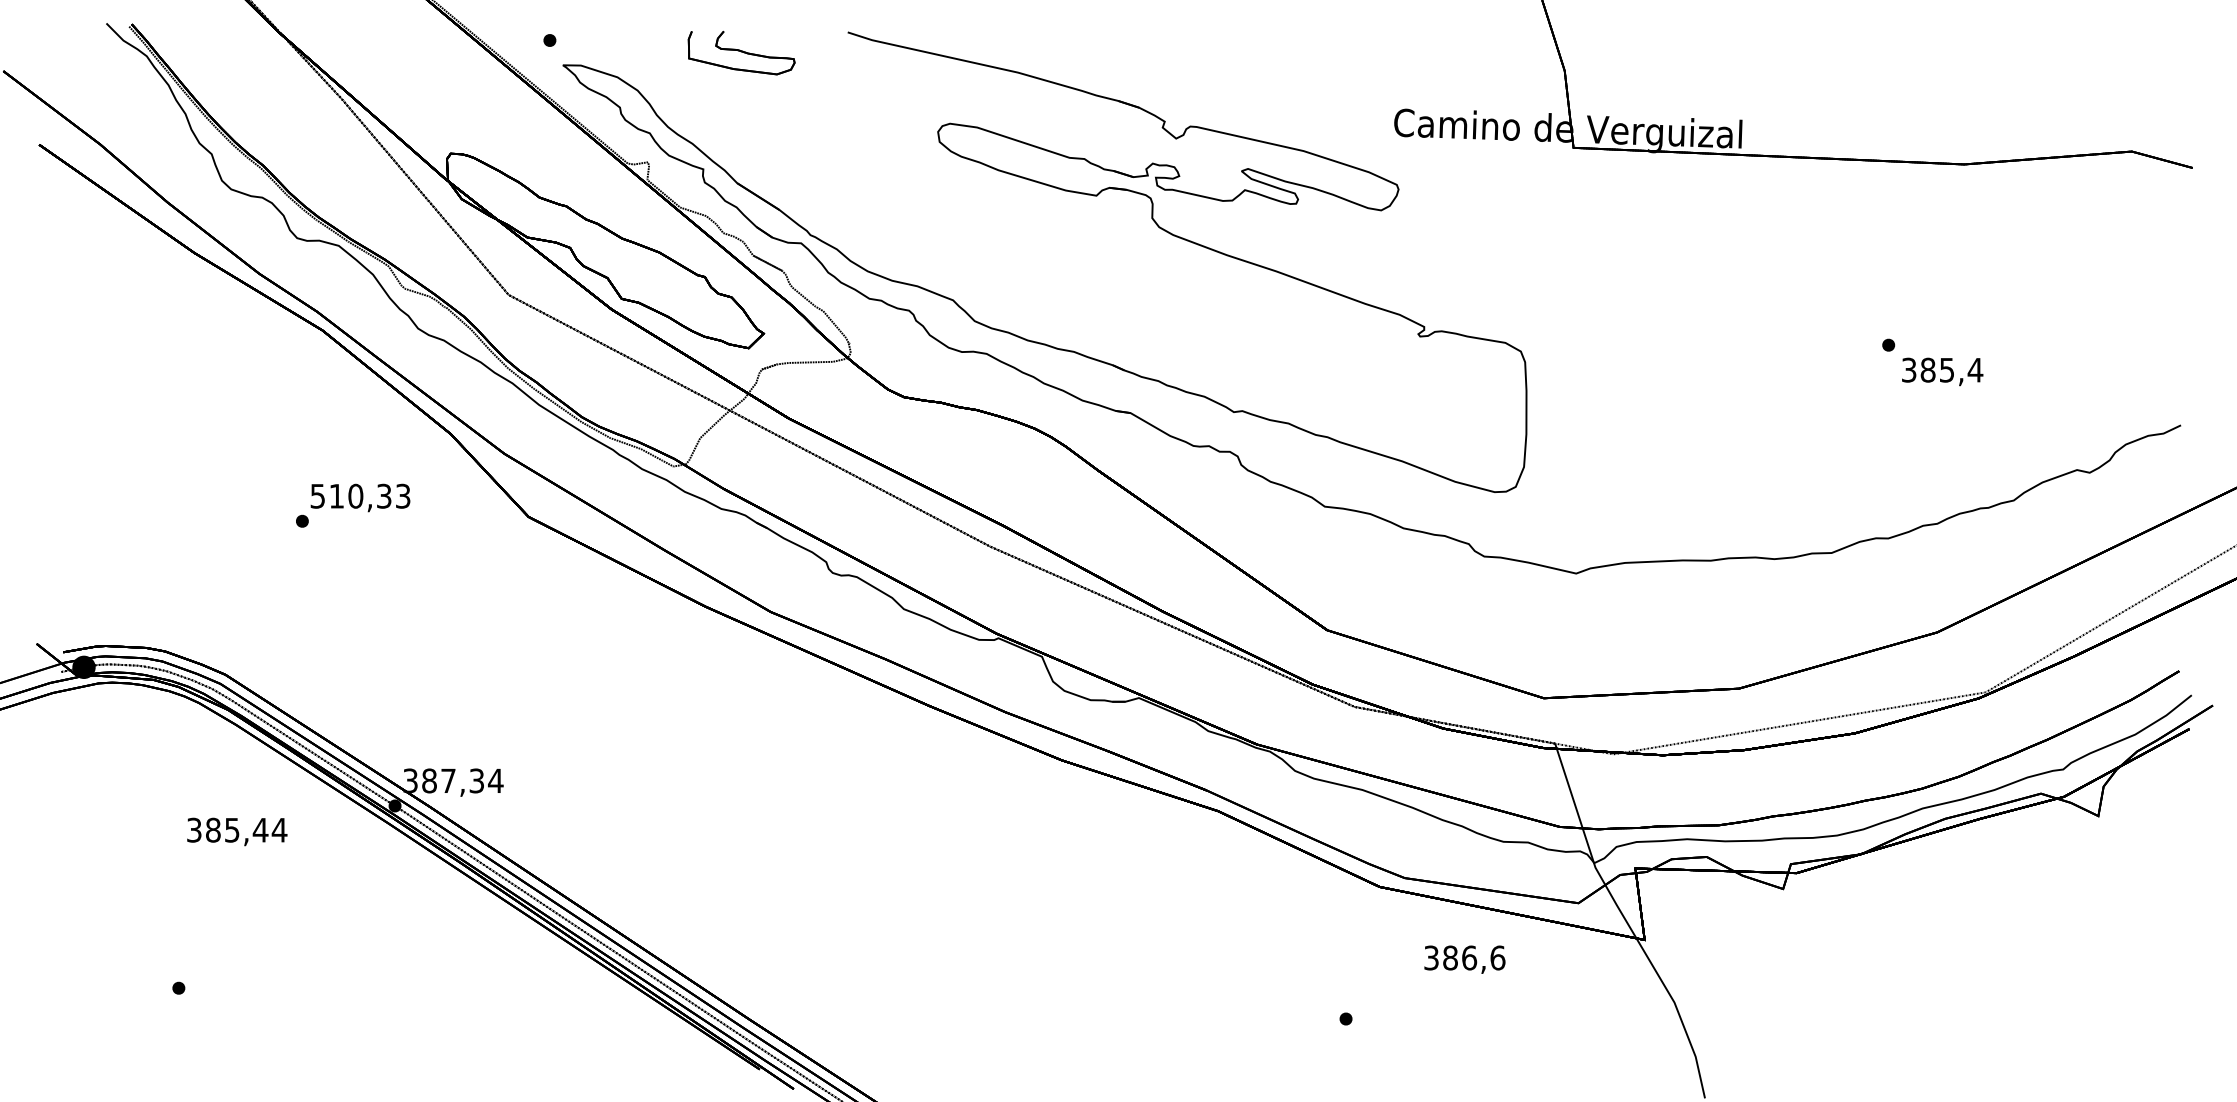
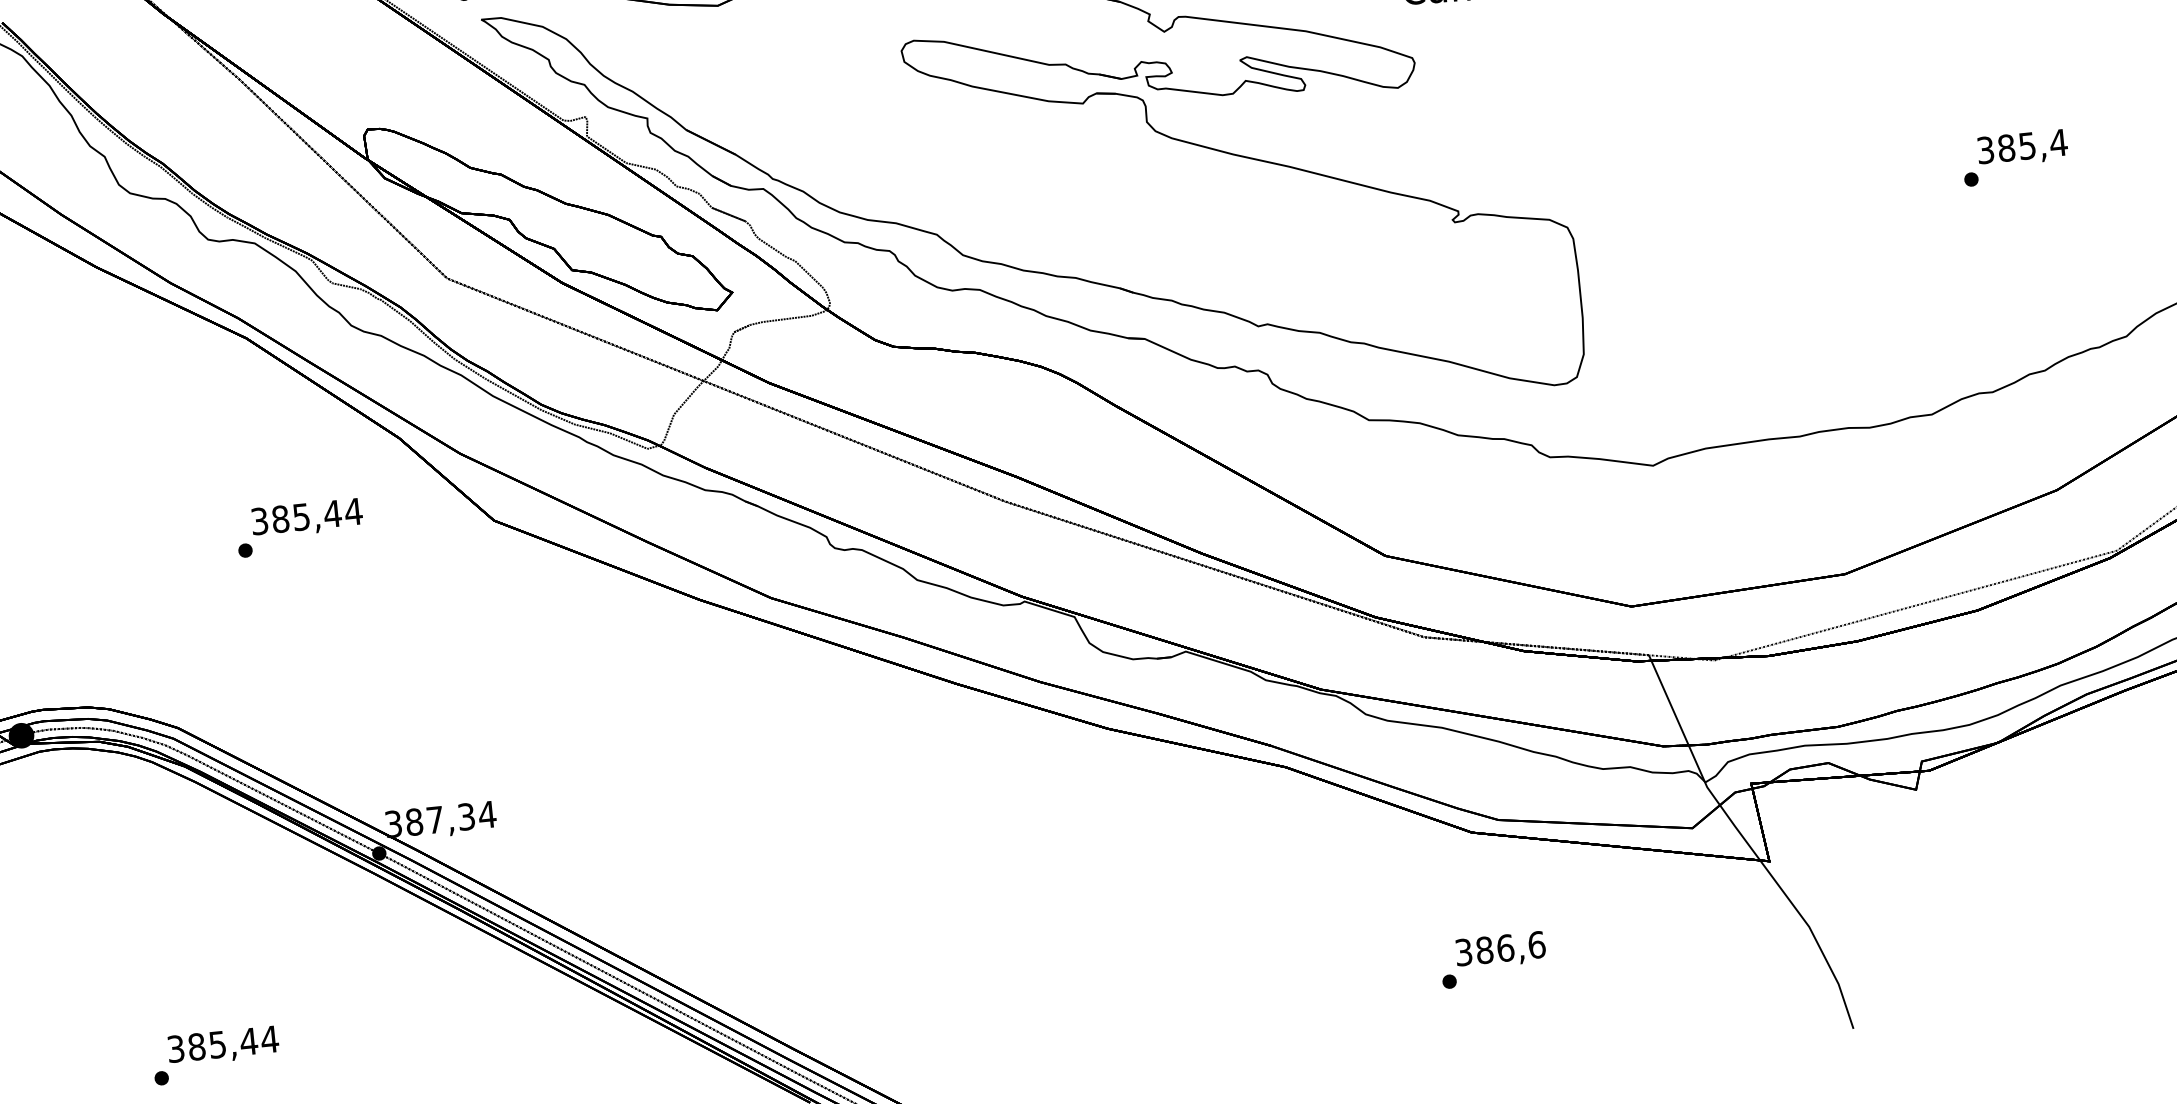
text: (1942, 371) -> (2022, 147), moved
text: (361, 495) -> (307, 515), 510,33 -> 385,44
text: (237, 831) -> (223, 1045), moved
text: (1464, 959) -> (1500, 950), moved

